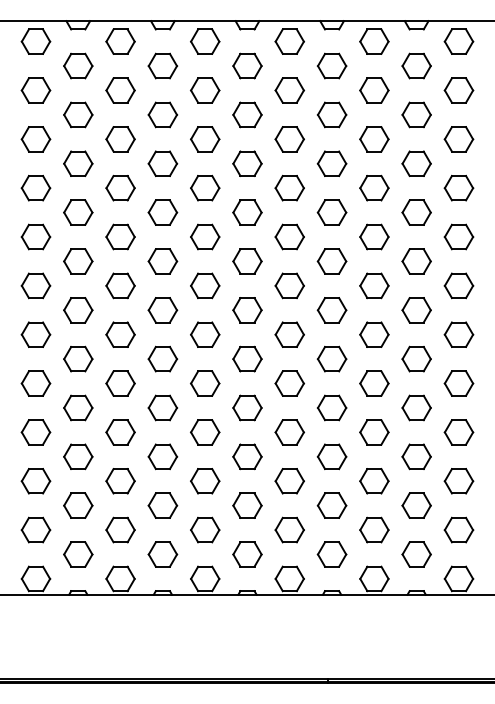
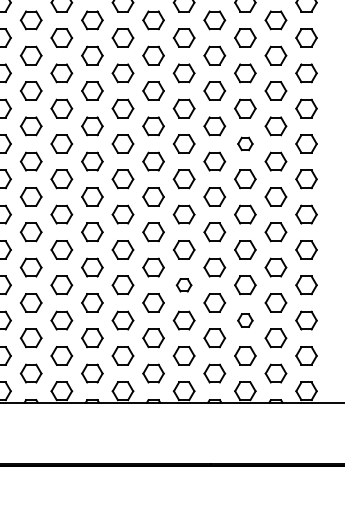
part: (374, 236) -> (245, 143), size x0.7
part: (289, 432) -> (183, 285), size x0.7
part: (374, 481) -> (245, 320), size x0.7

